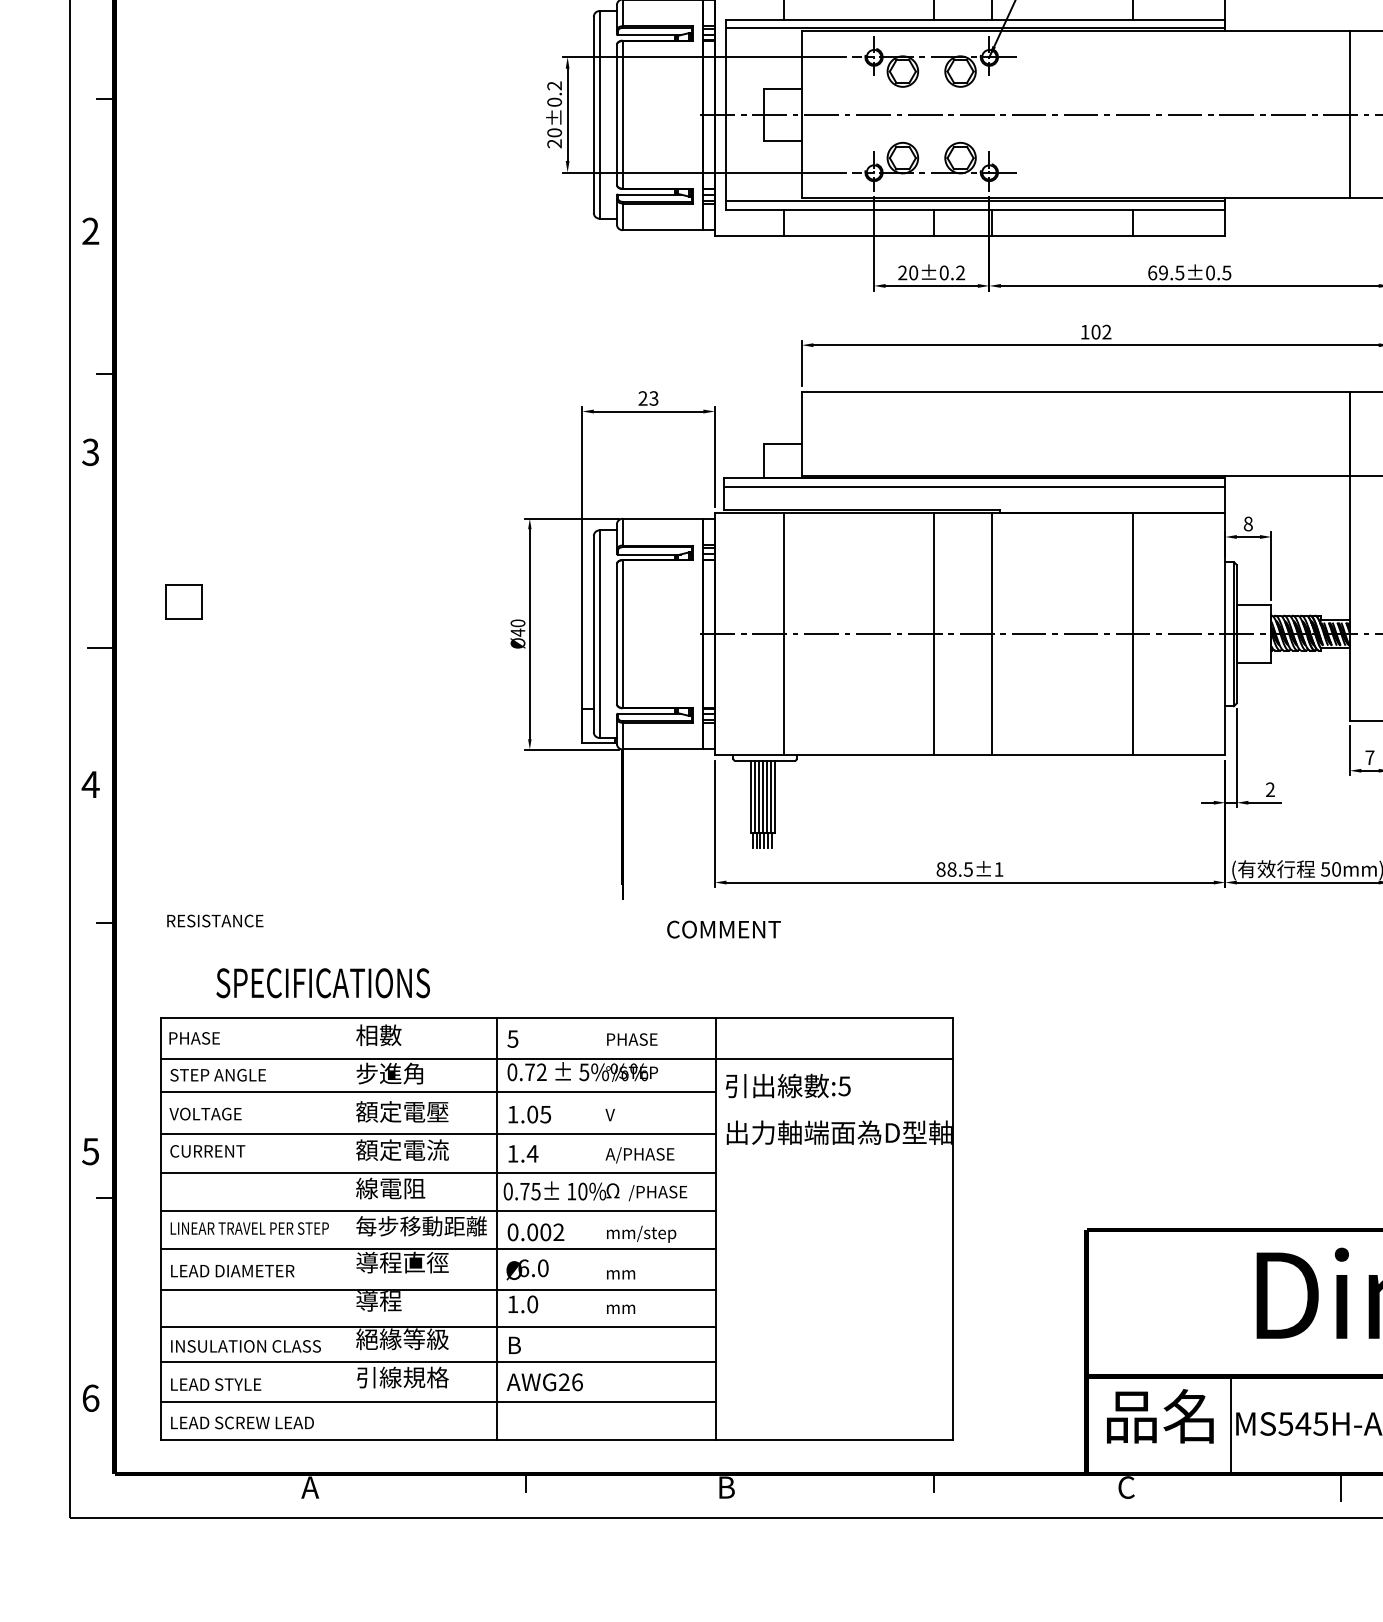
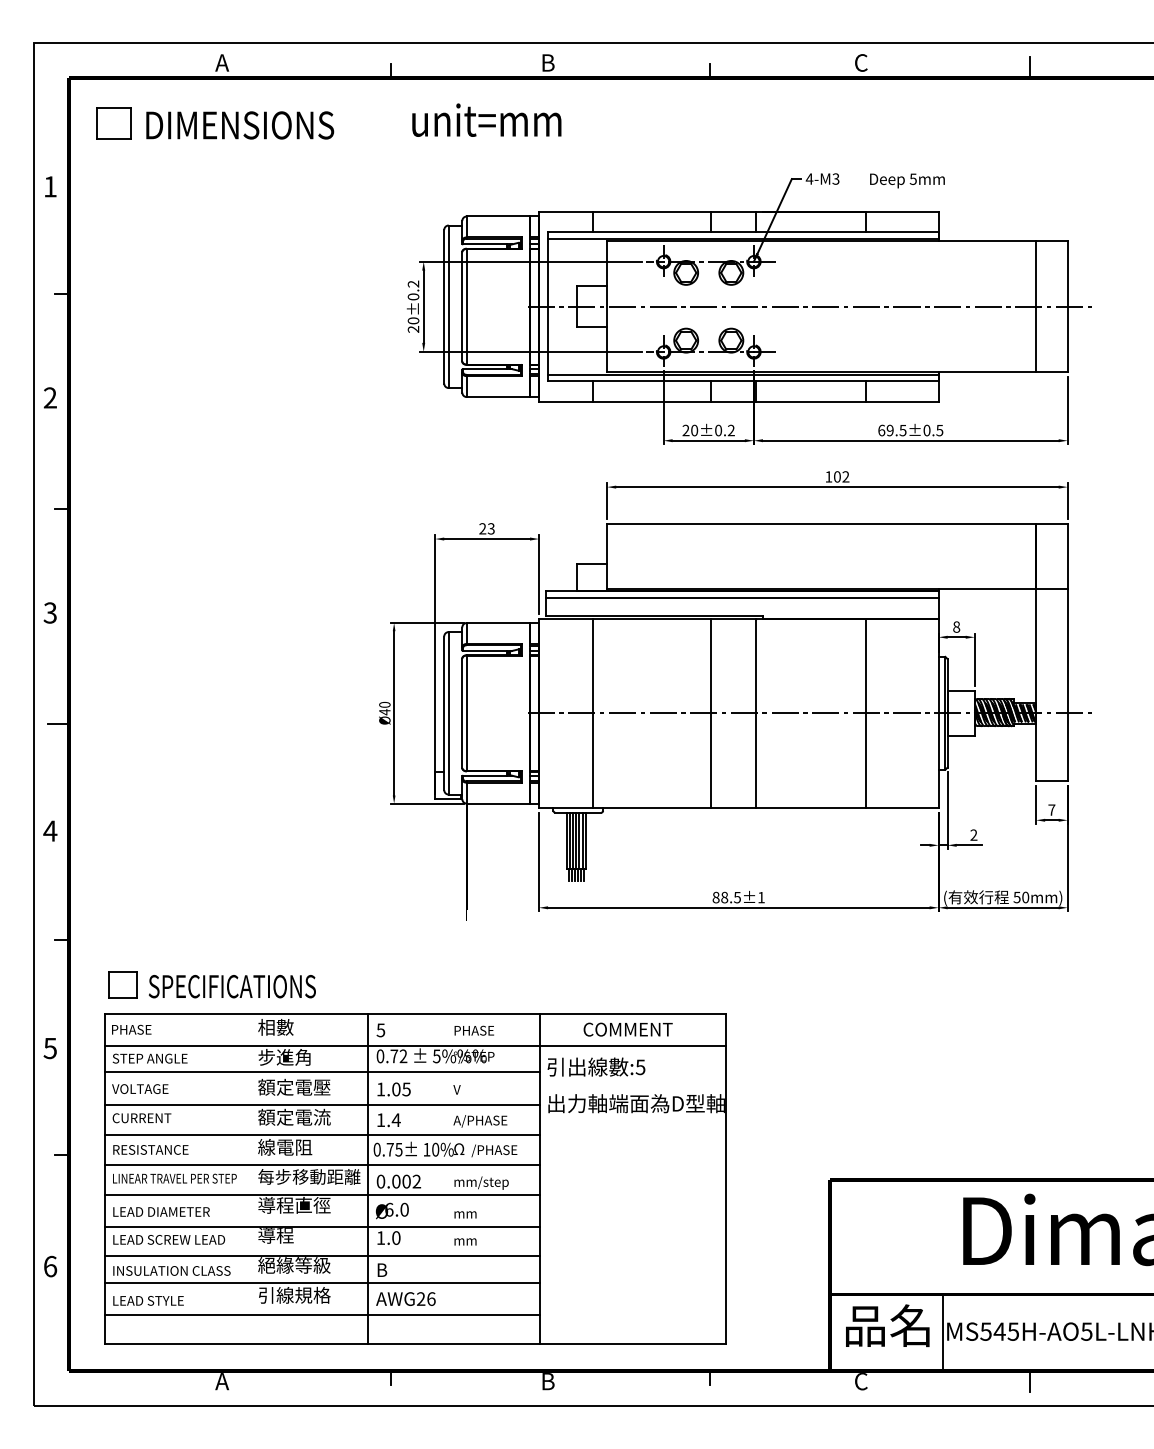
text: (89, 451) -> (49, 612), moved
part: (182, 601) -> (122, 984), moved
text: (214, 920) -> (150, 1149), moved
text: (723, 929) -> (627, 1029), moved
text: (89, 1151) -> (49, 1048), moved
text: (90, 1398) -> (50, 1266), moved
text: (242, 1422) -> (169, 1239), moved

